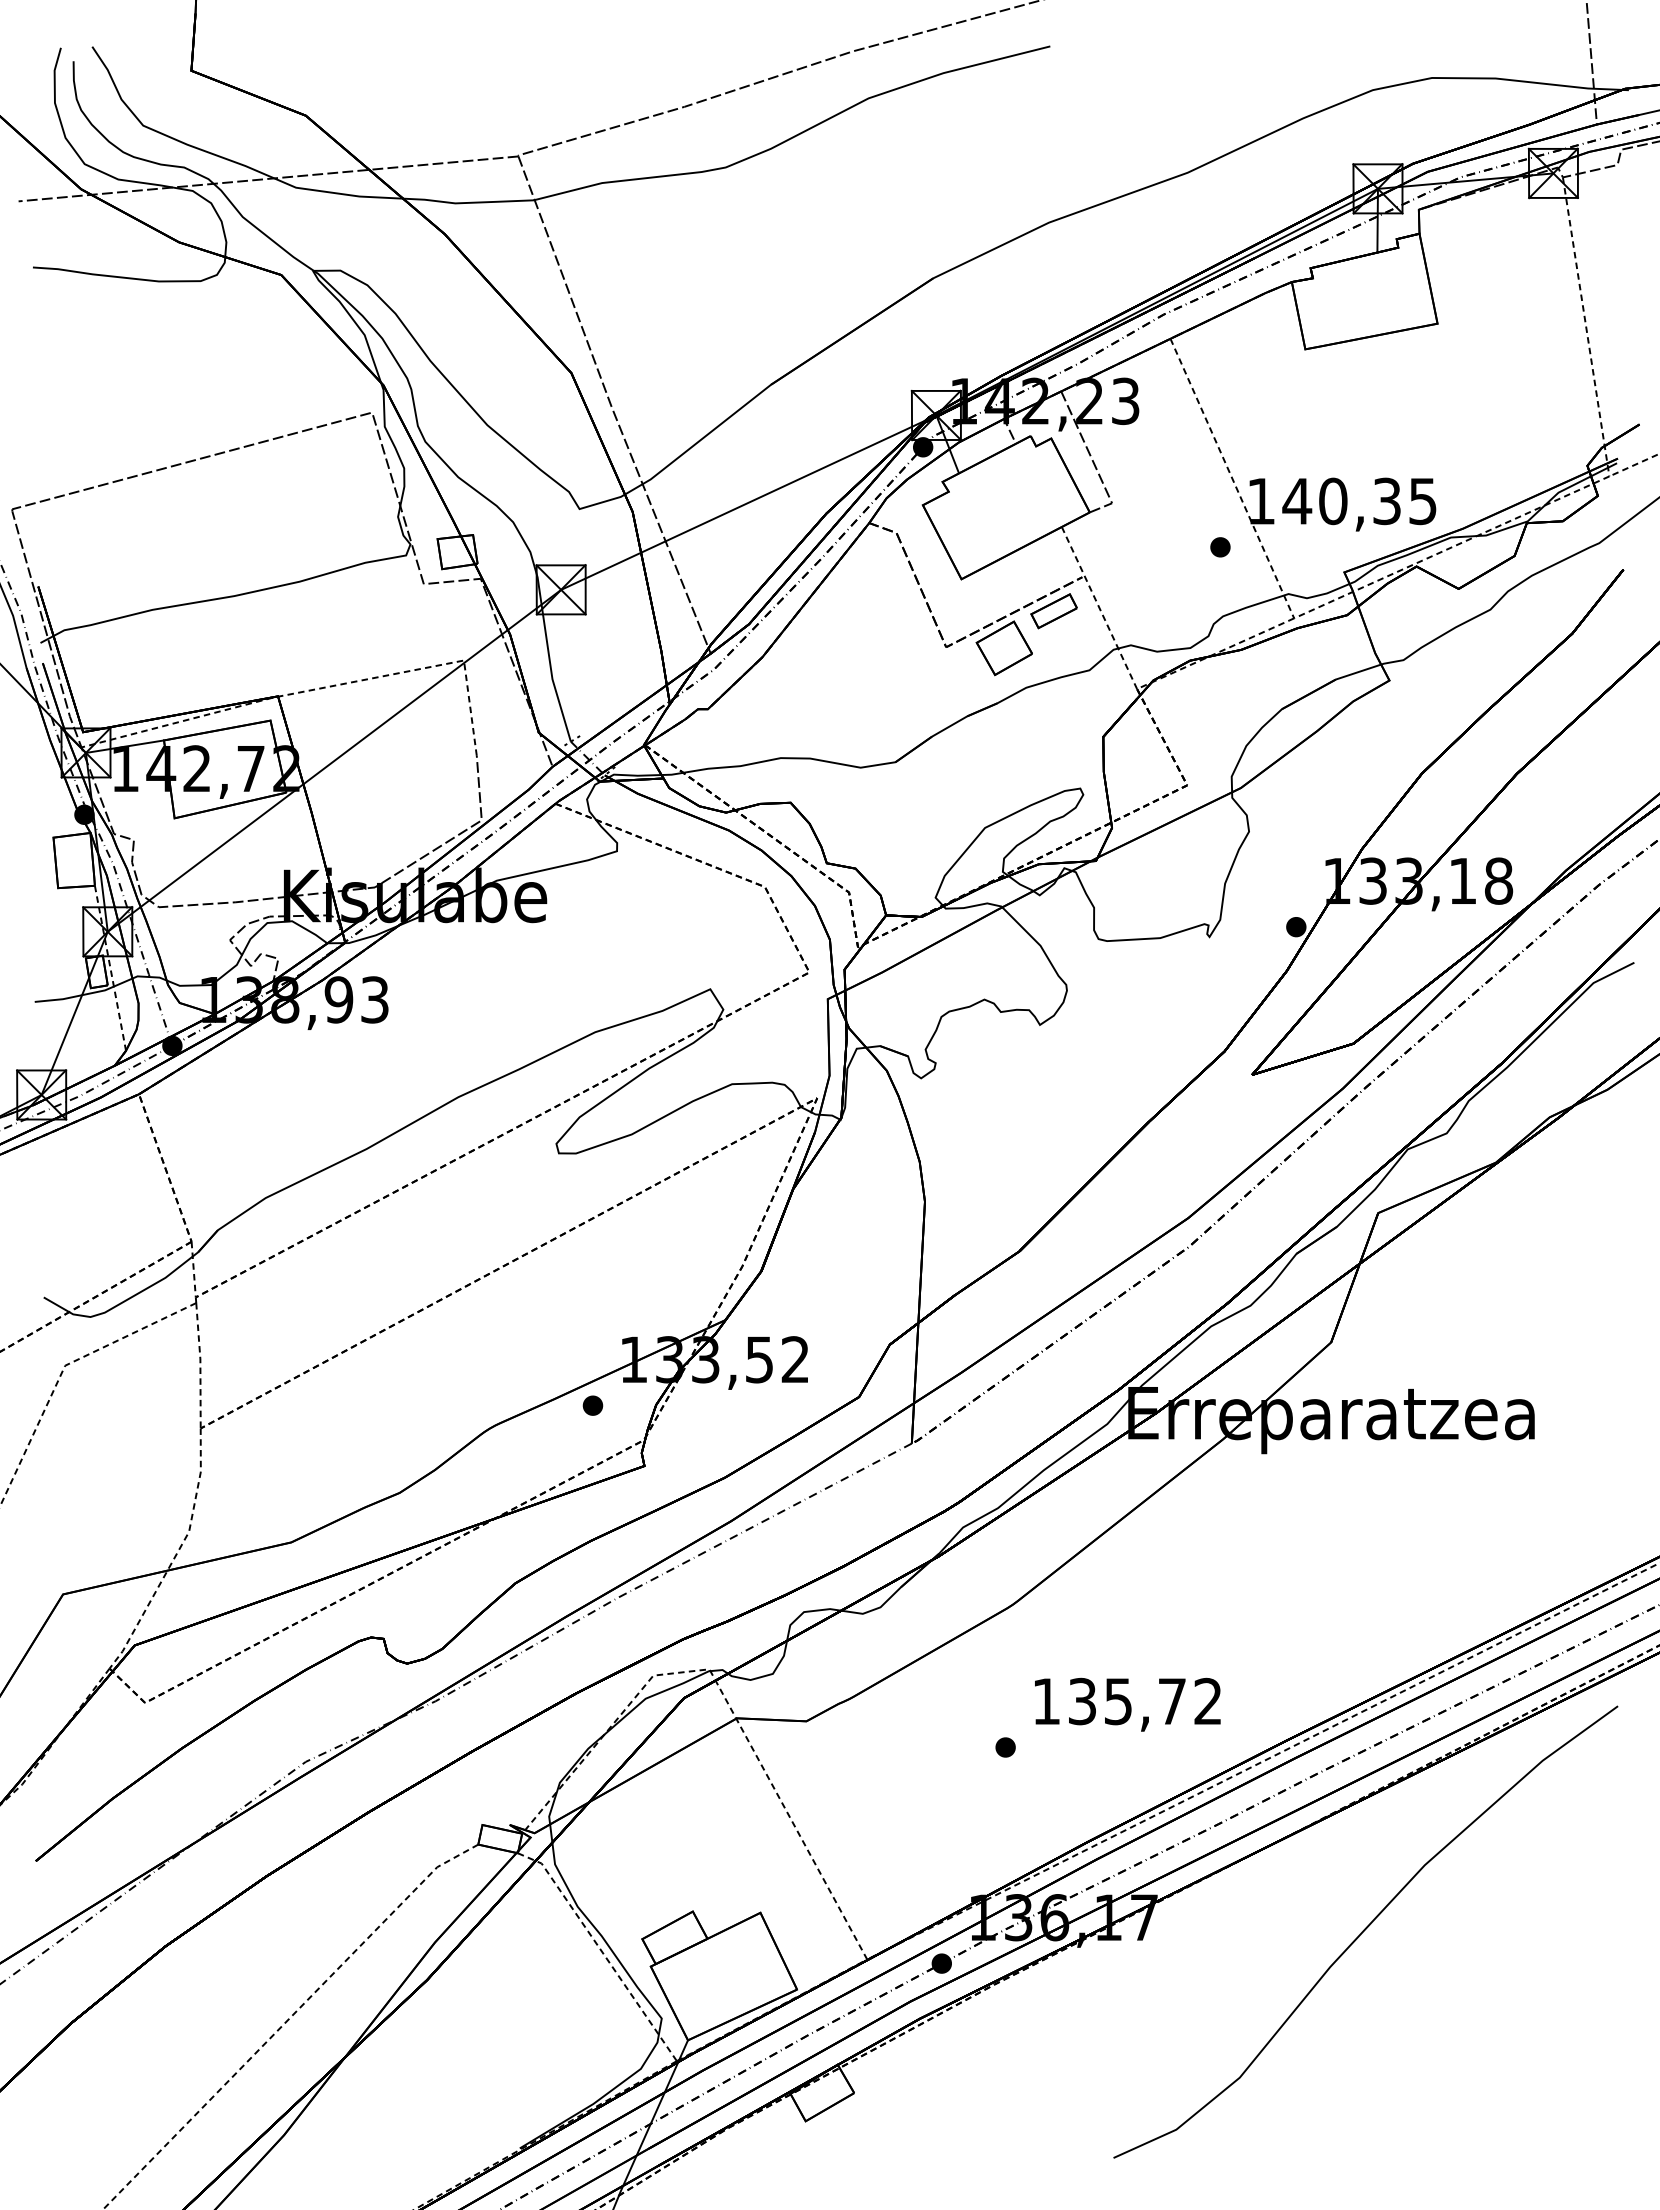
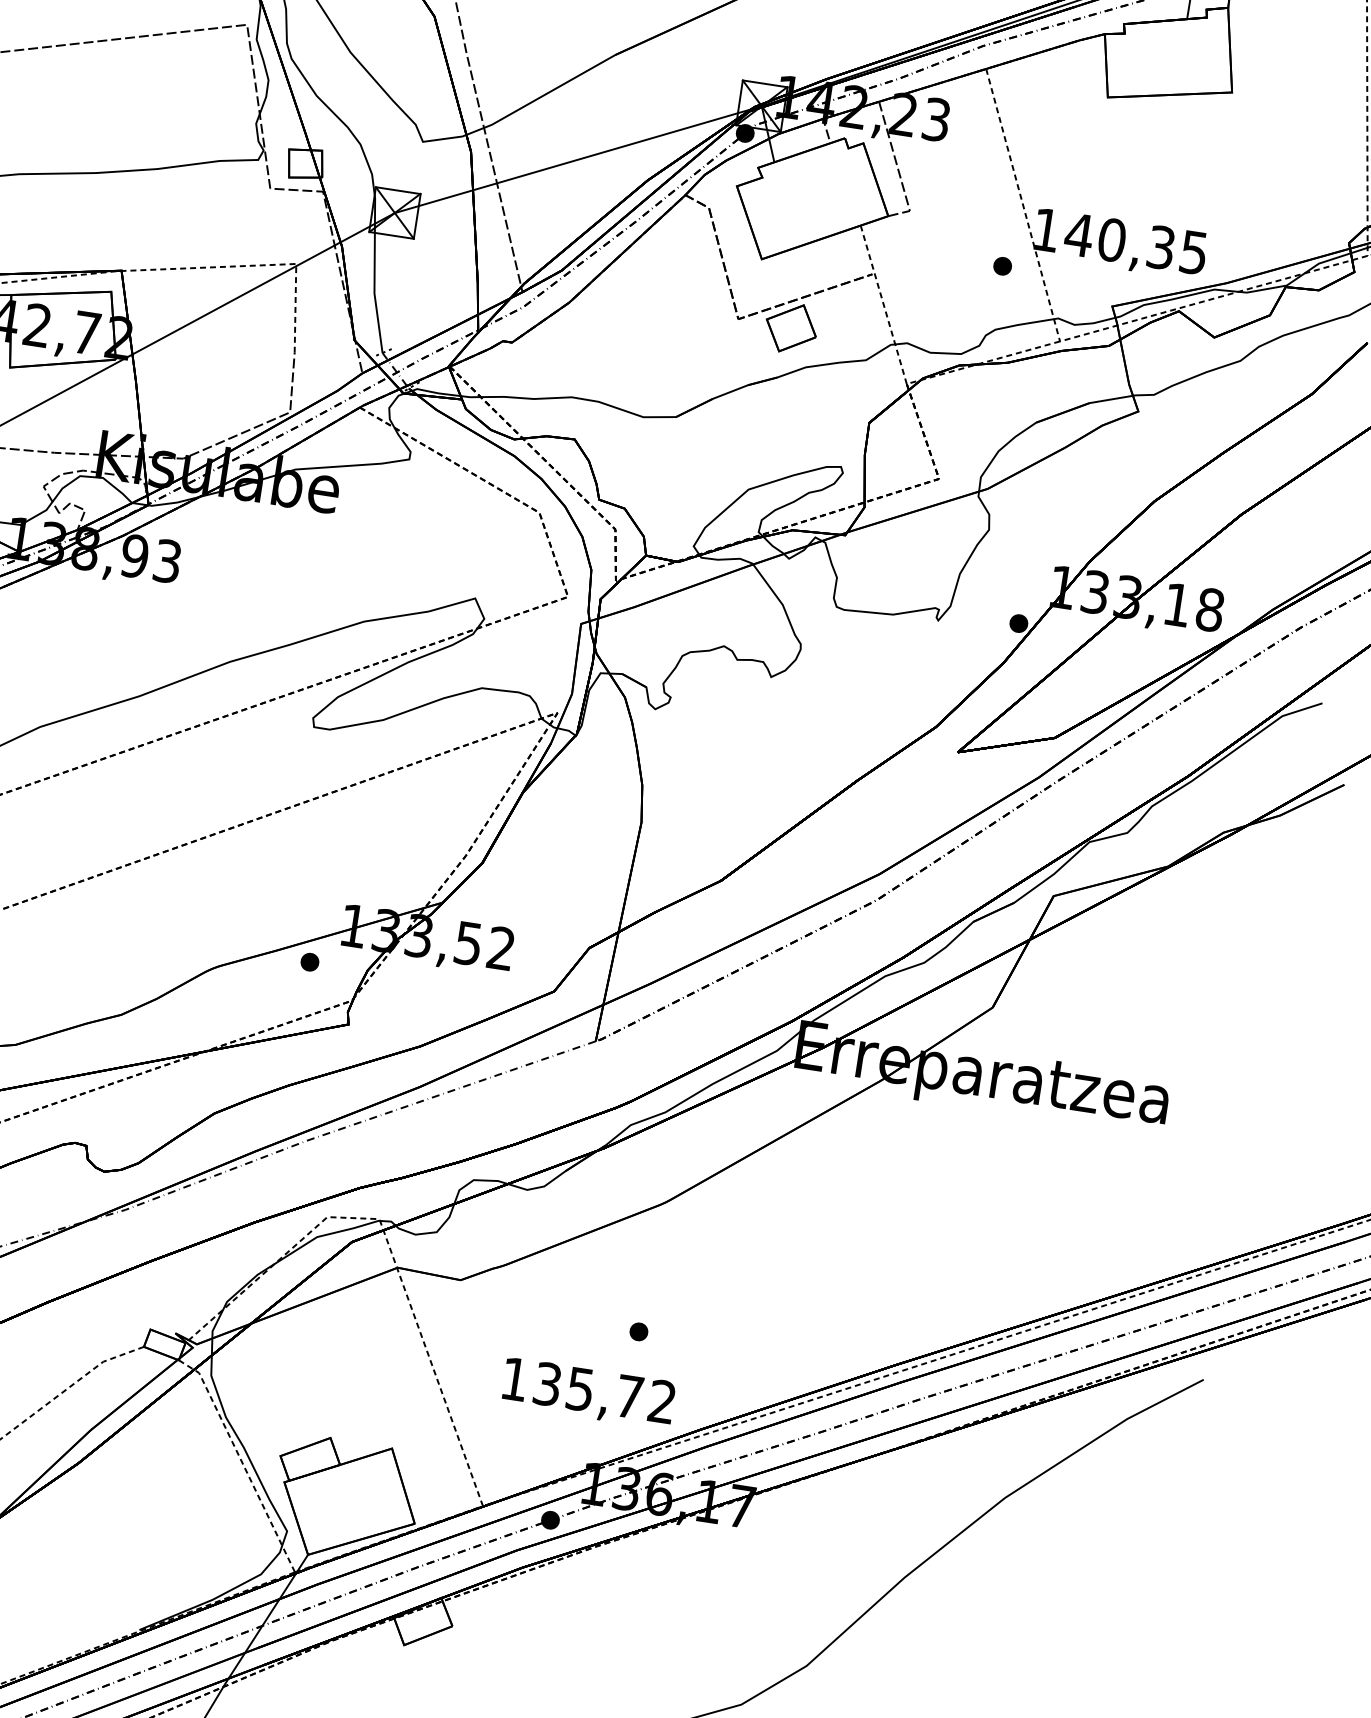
part: (1053, 611) -> (841, 301), removed
text: (1127, 1704) -> (588, 1393), moved

